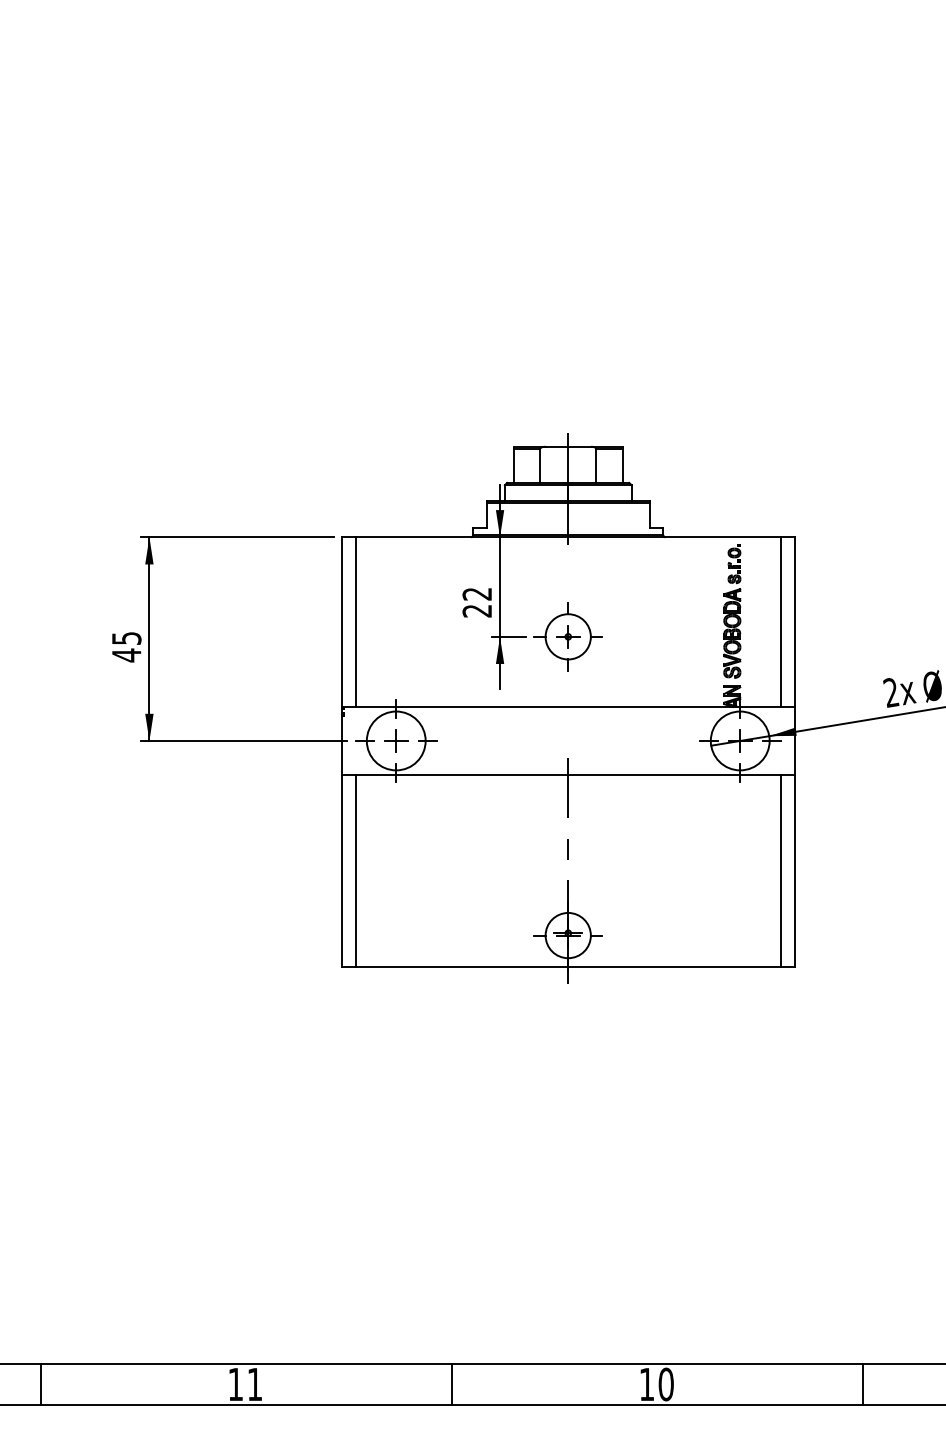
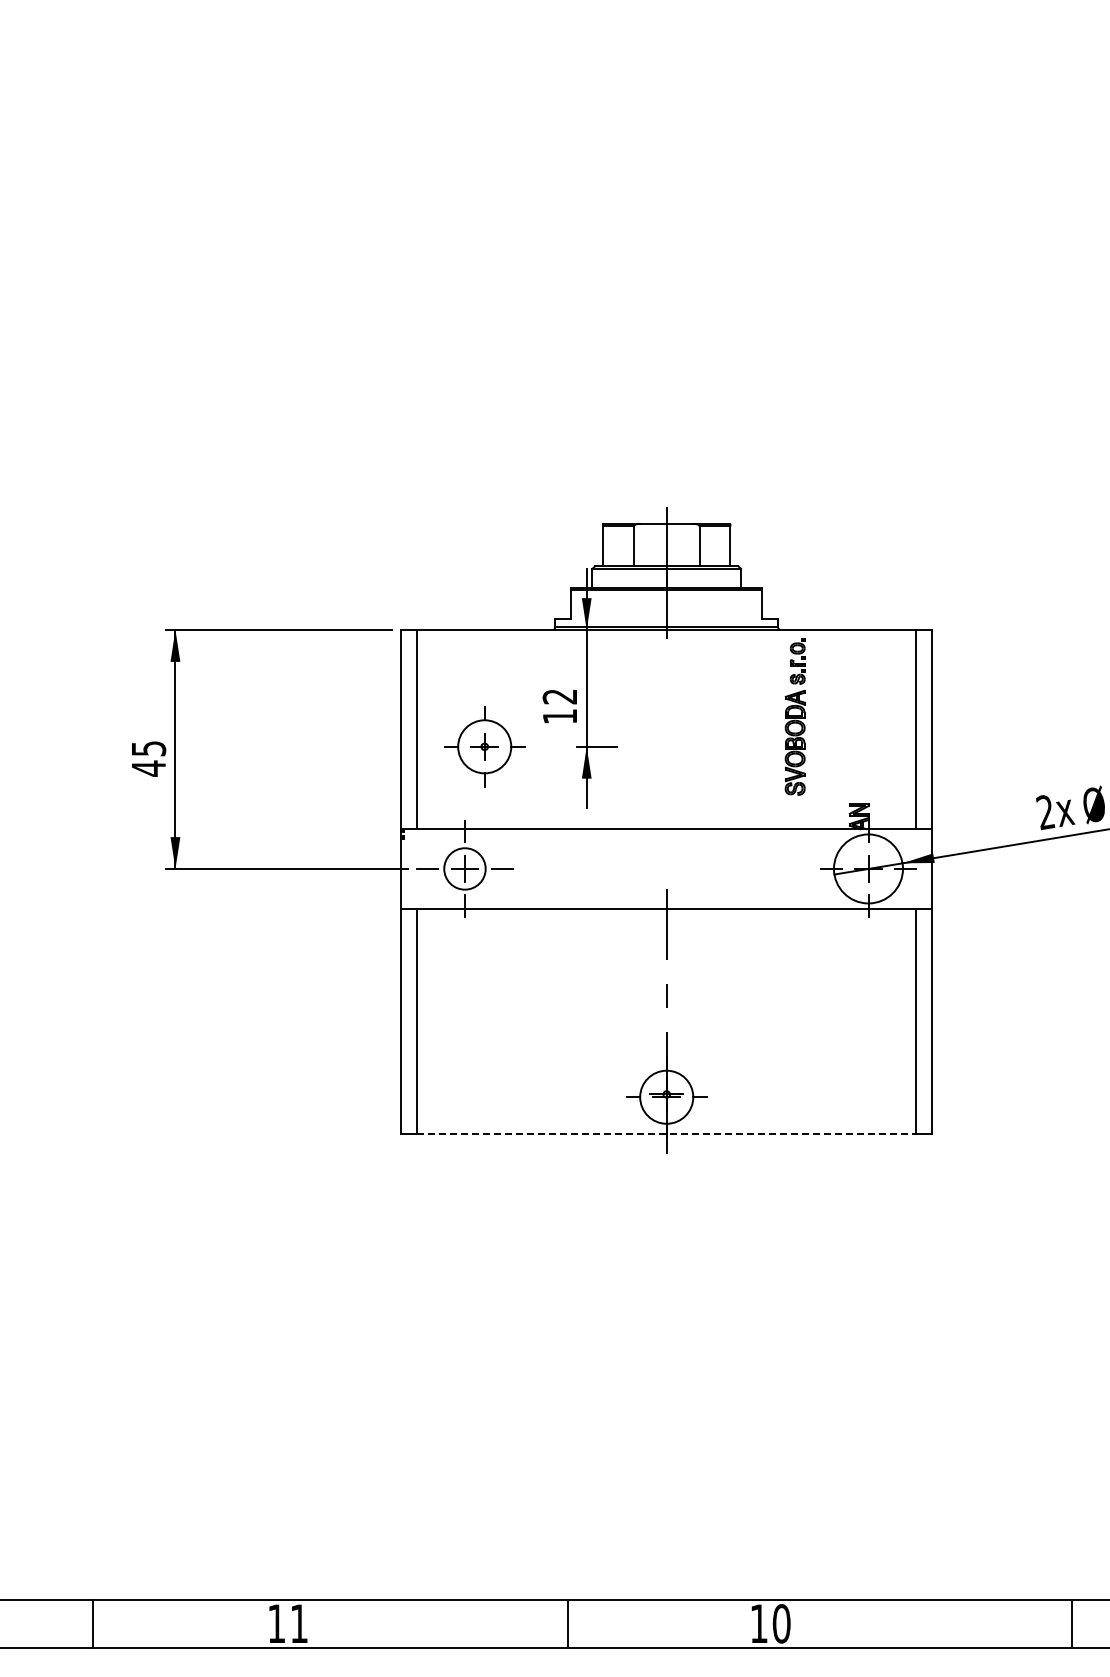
text: (476, 610) -> (559, 716), 22 -> 12
part: (731, 610) -> (794, 716), moved
part: (568, 636) -> (484, 746), moved
circle: (395, 740) -> (464, 868), size x0.6
line: (568, 967) -> (666, 1134), solid -> dashed
line: (40, 1384) -> (92, 1623), moved
line: (452, 1384) -> (568, 1623), moved
line: (863, 1384) -> (1072, 1623), moved

